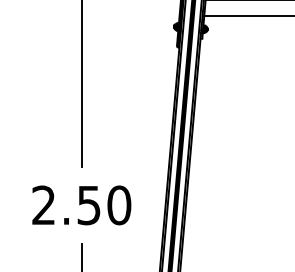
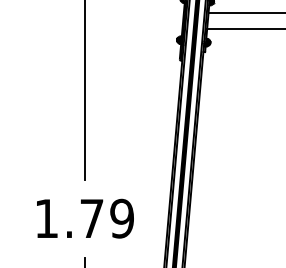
text: (81, 205) -> (84, 218), 2.50 -> 1.79

